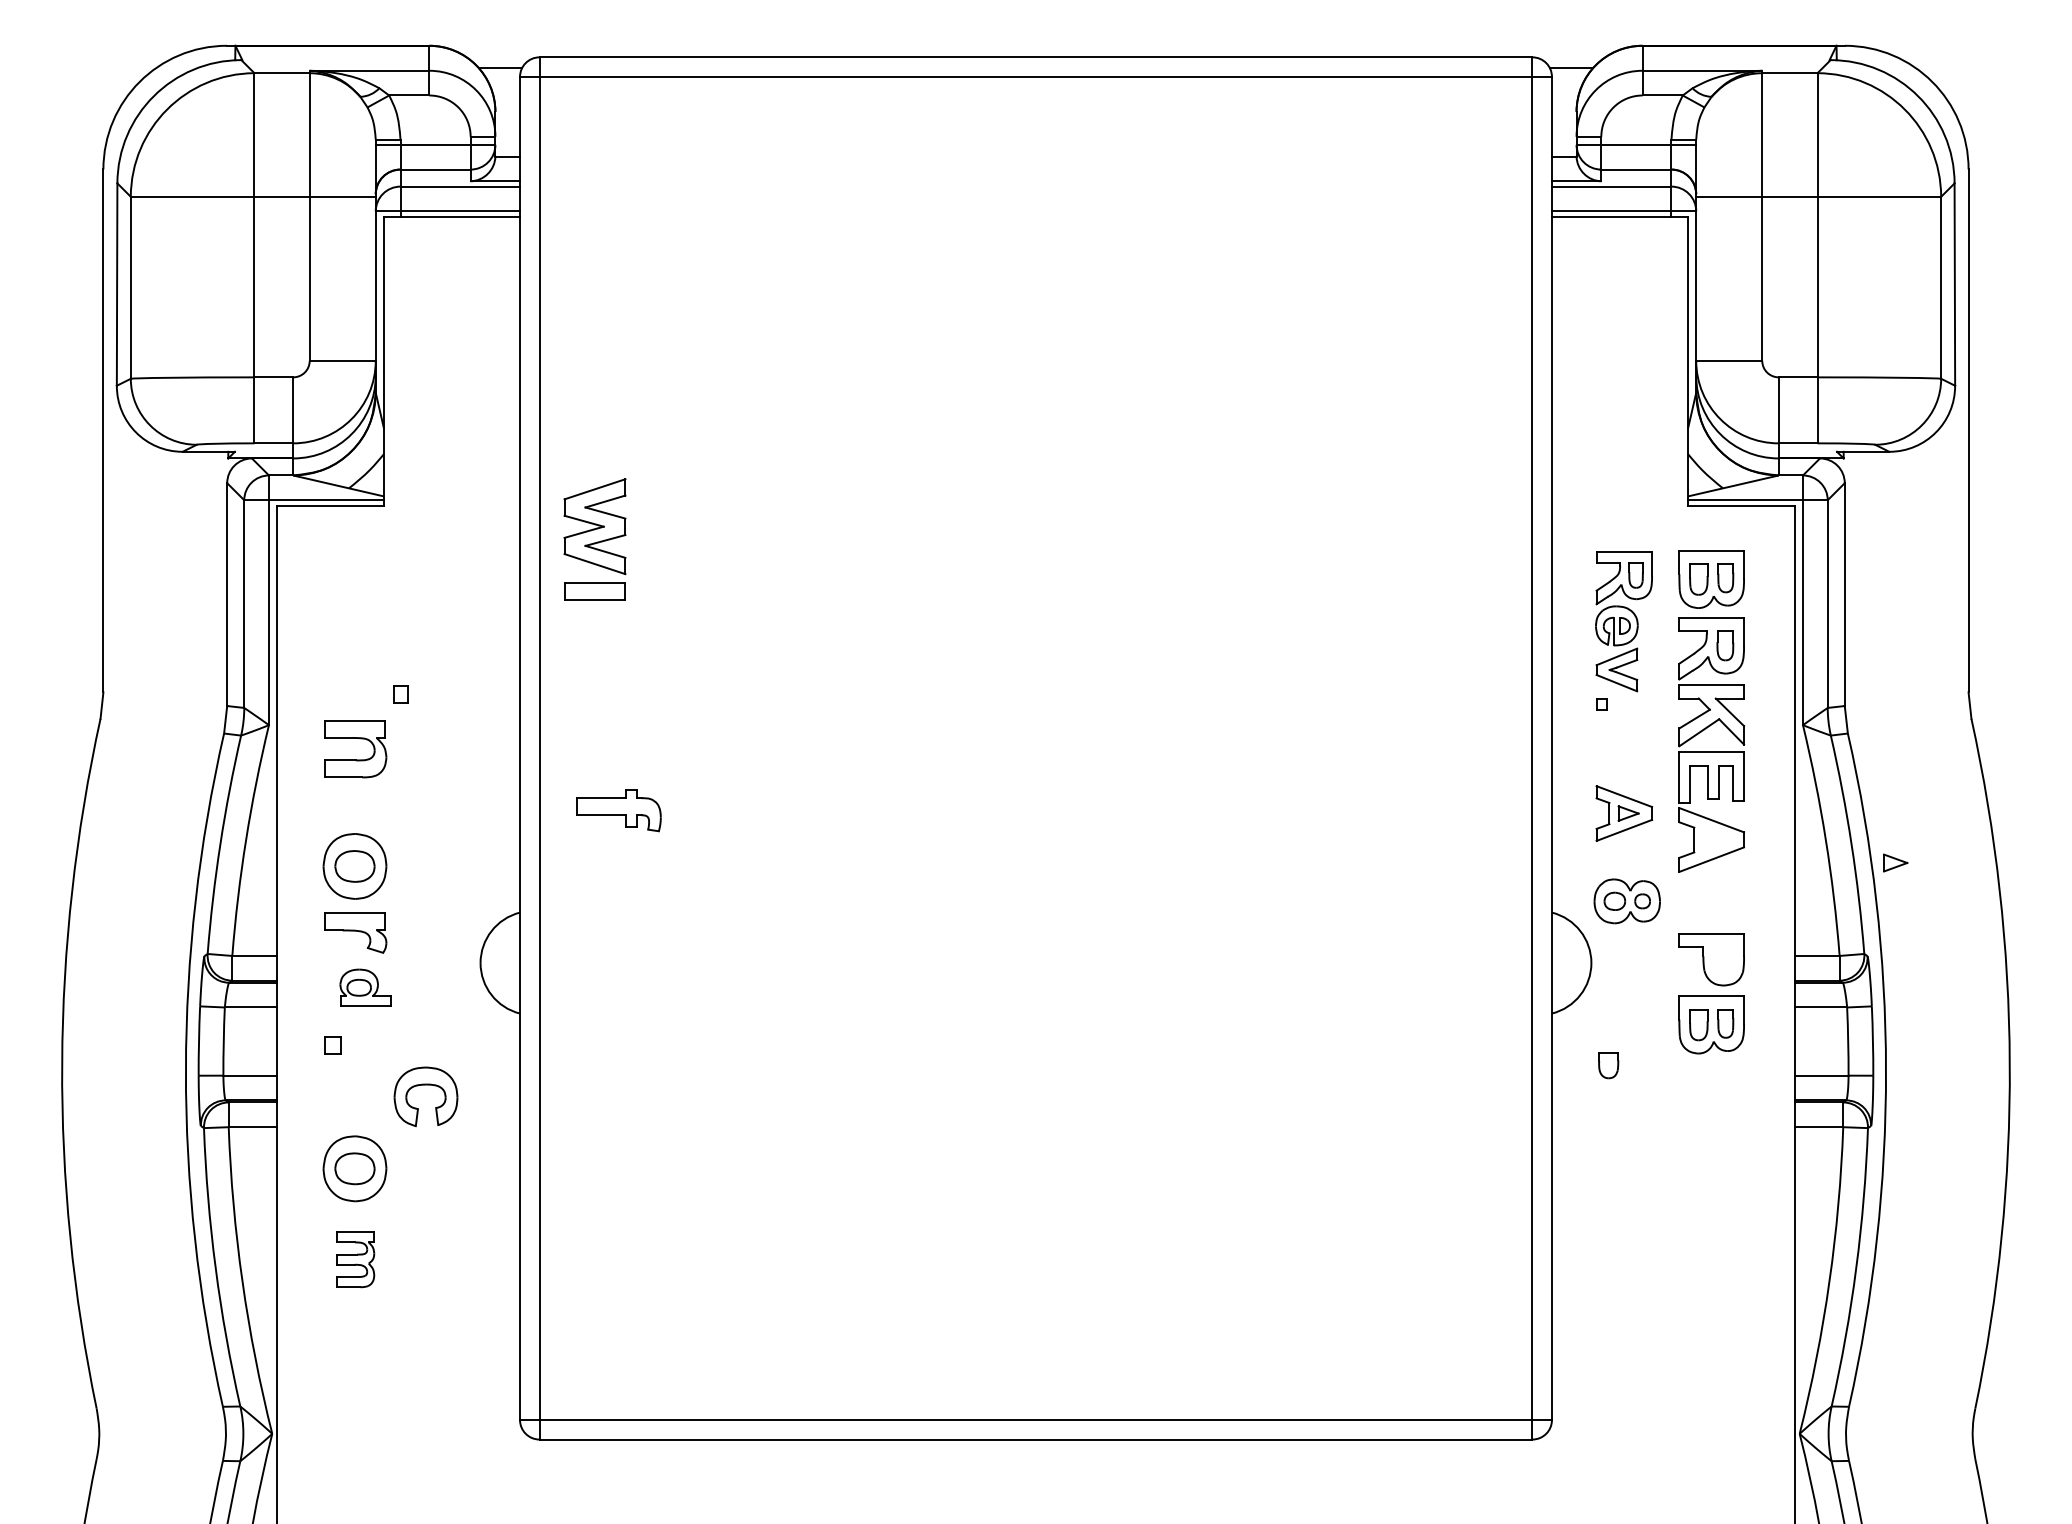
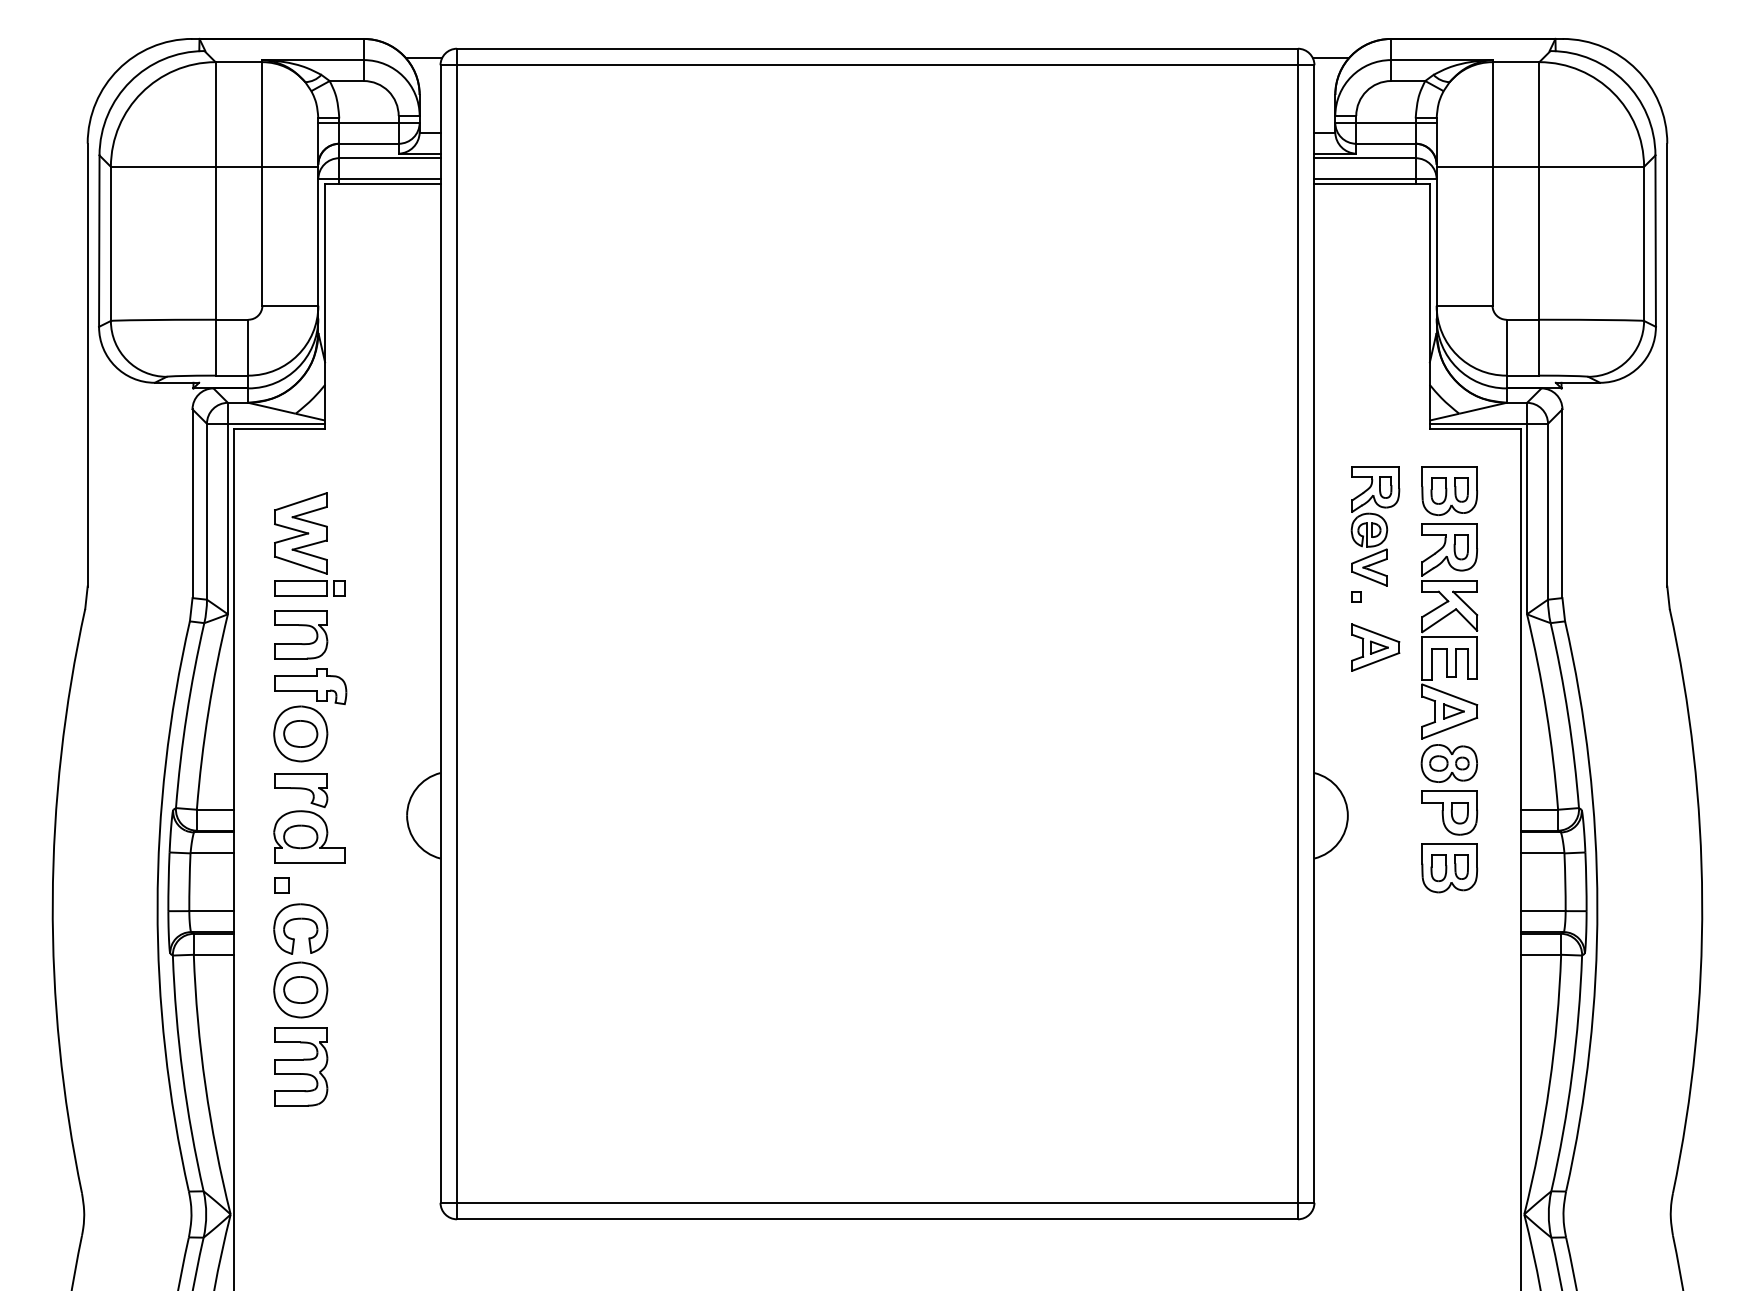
part: (594, 539) -> (300, 544), moved
part: (618, 810) -> (310, 686), moved
part: (1624, 813) -> (1375, 647), moved
part: (1895, 862) -> (1453, 711), moved
part: (1626, 901) -> (1448, 763), moved
part: (365, 987) -> (309, 836), size x1.67
part: (1608, 1065) -> (1459, 812), moved
part: (425, 1085) -> (300, 919), moved
part: (355, 1259) -> (301, 1066), size x1.67

